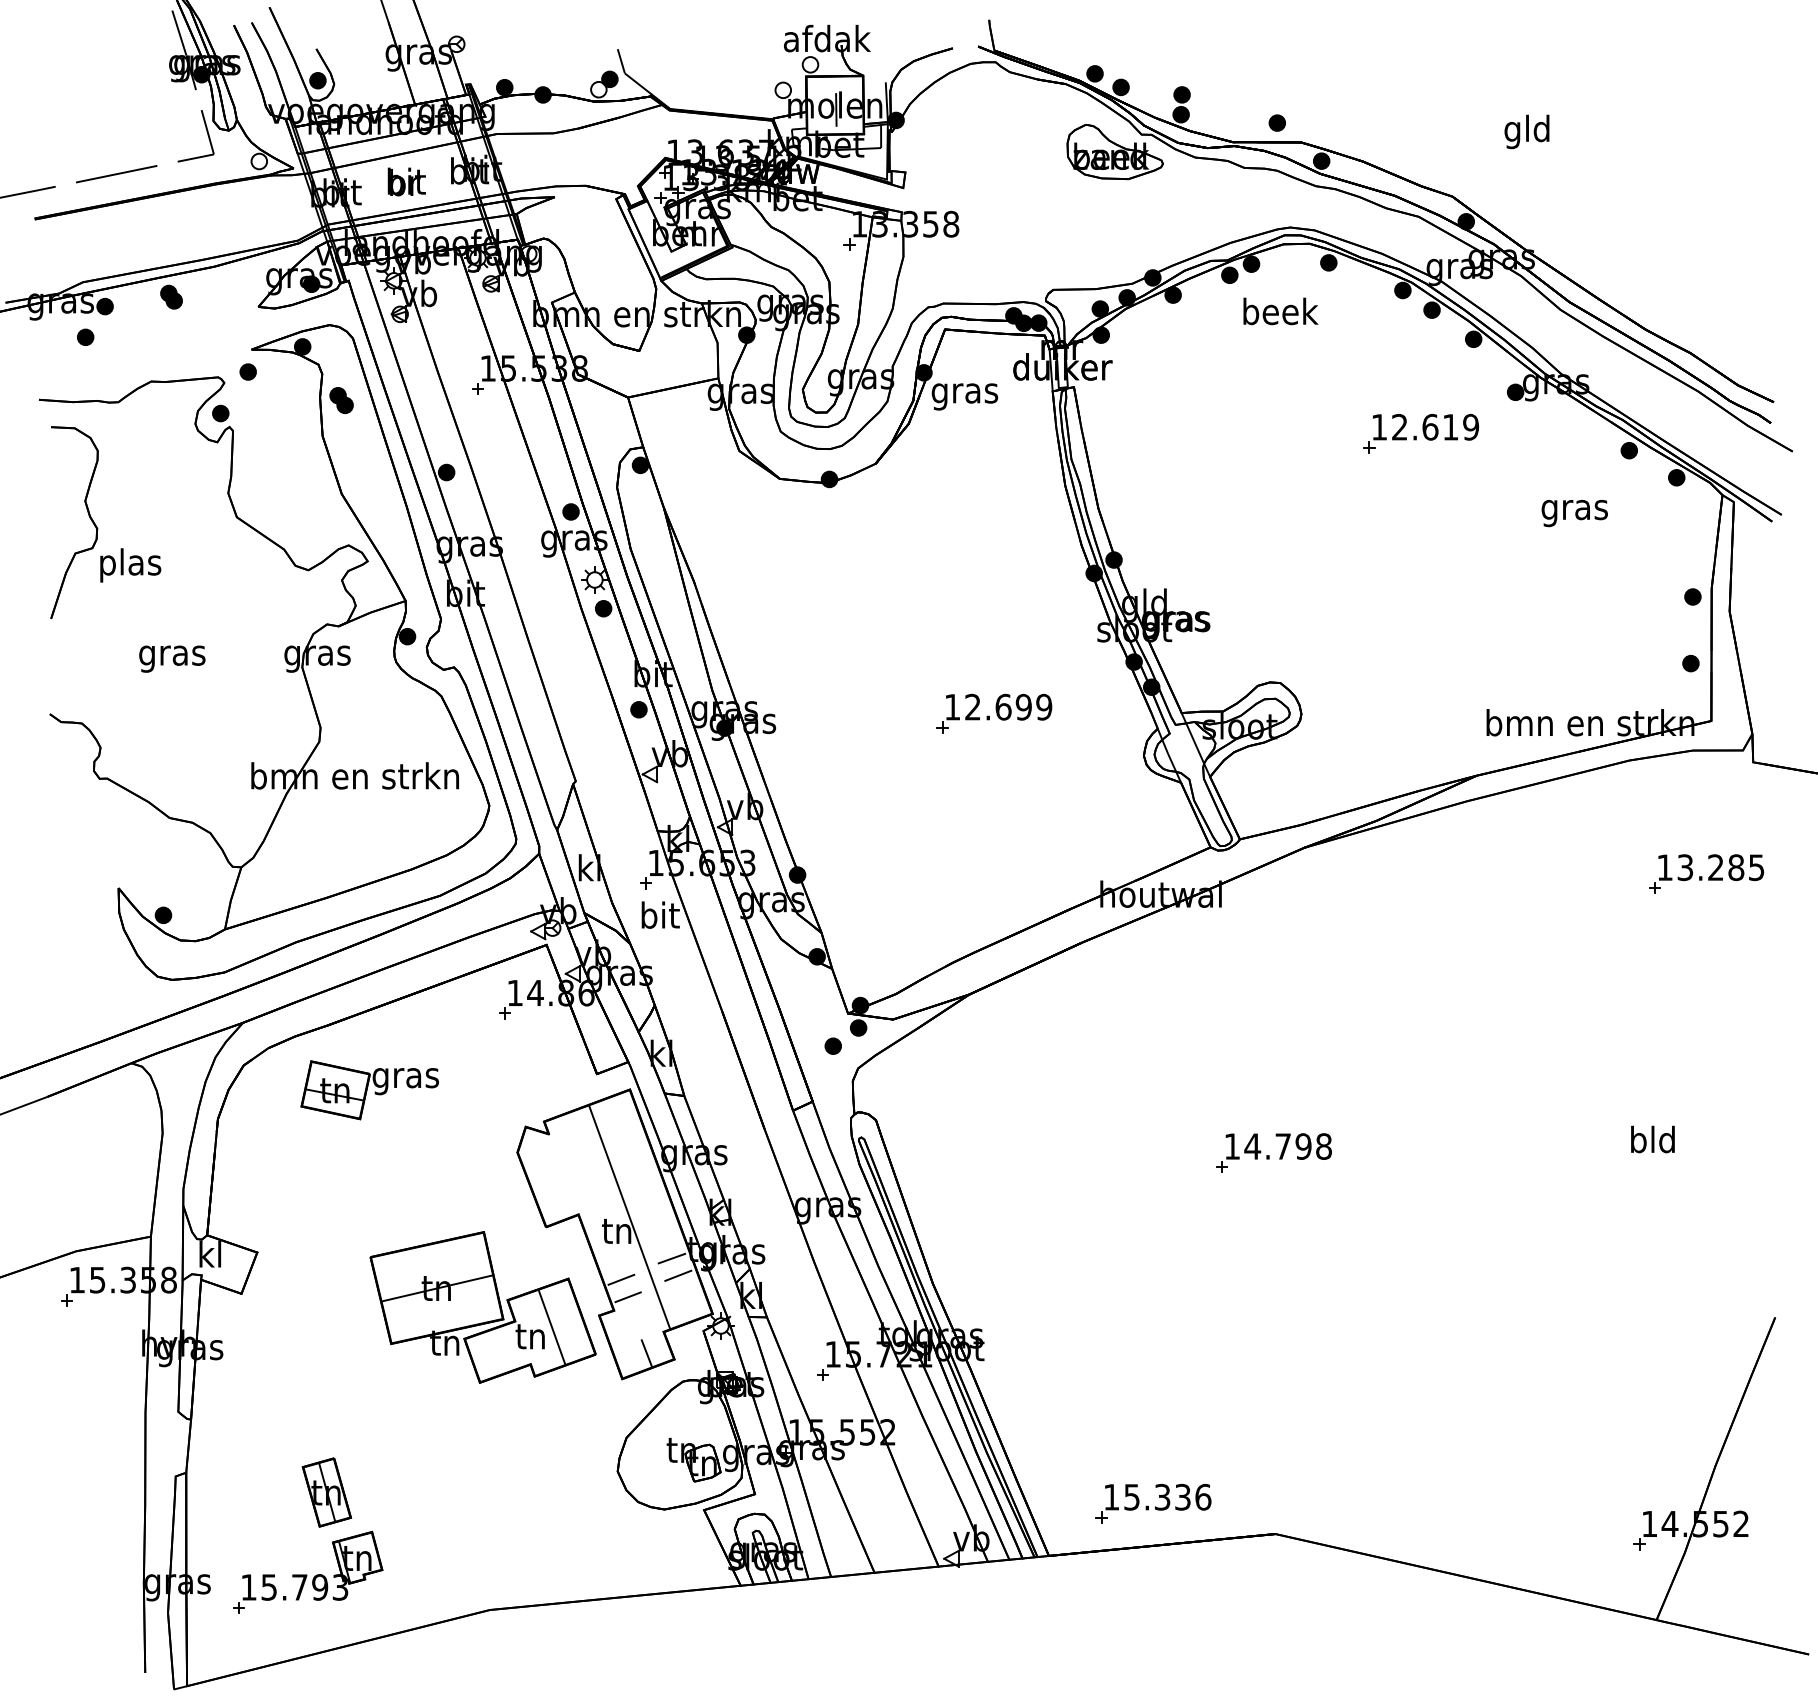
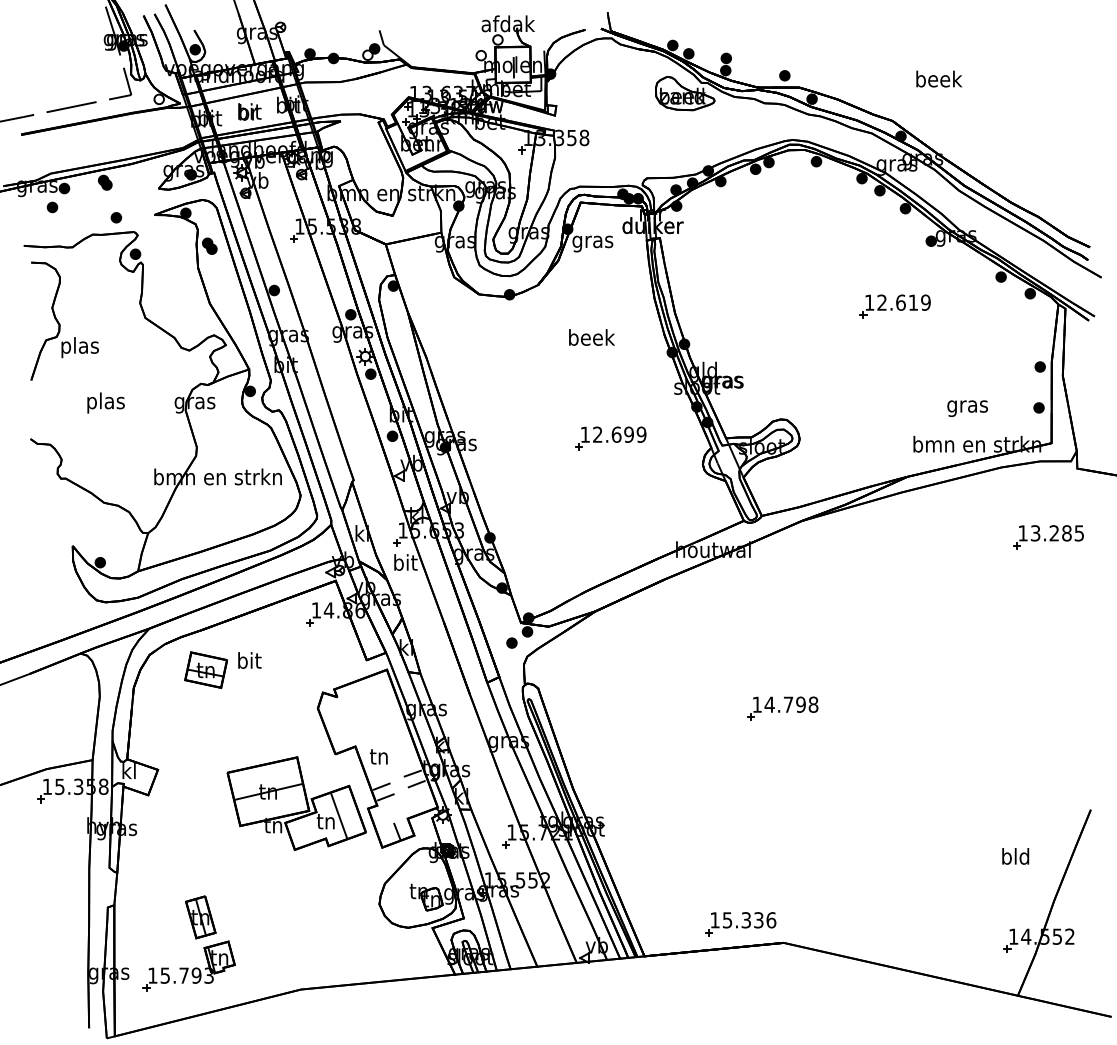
text: (1528, 130) -> (939, 80), gld -> beek
text: (1280, 311) -> (591, 337), moved
part: (248, 371) -> (116, 217), moved
part: (1419, 433) -> (894, 306), moved
text: (1574, 513) -> (967, 408), moved
text: (171, 654) -> (105, 402), gras -> plas
text: (406, 1077) -> (249, 662), gras -> bit
text: (1652, 1139) -> (1015, 856), moved
line: (629, 1216) -> (386, 747), removed
part: (1153, 1504) -> (740, 924), moved

